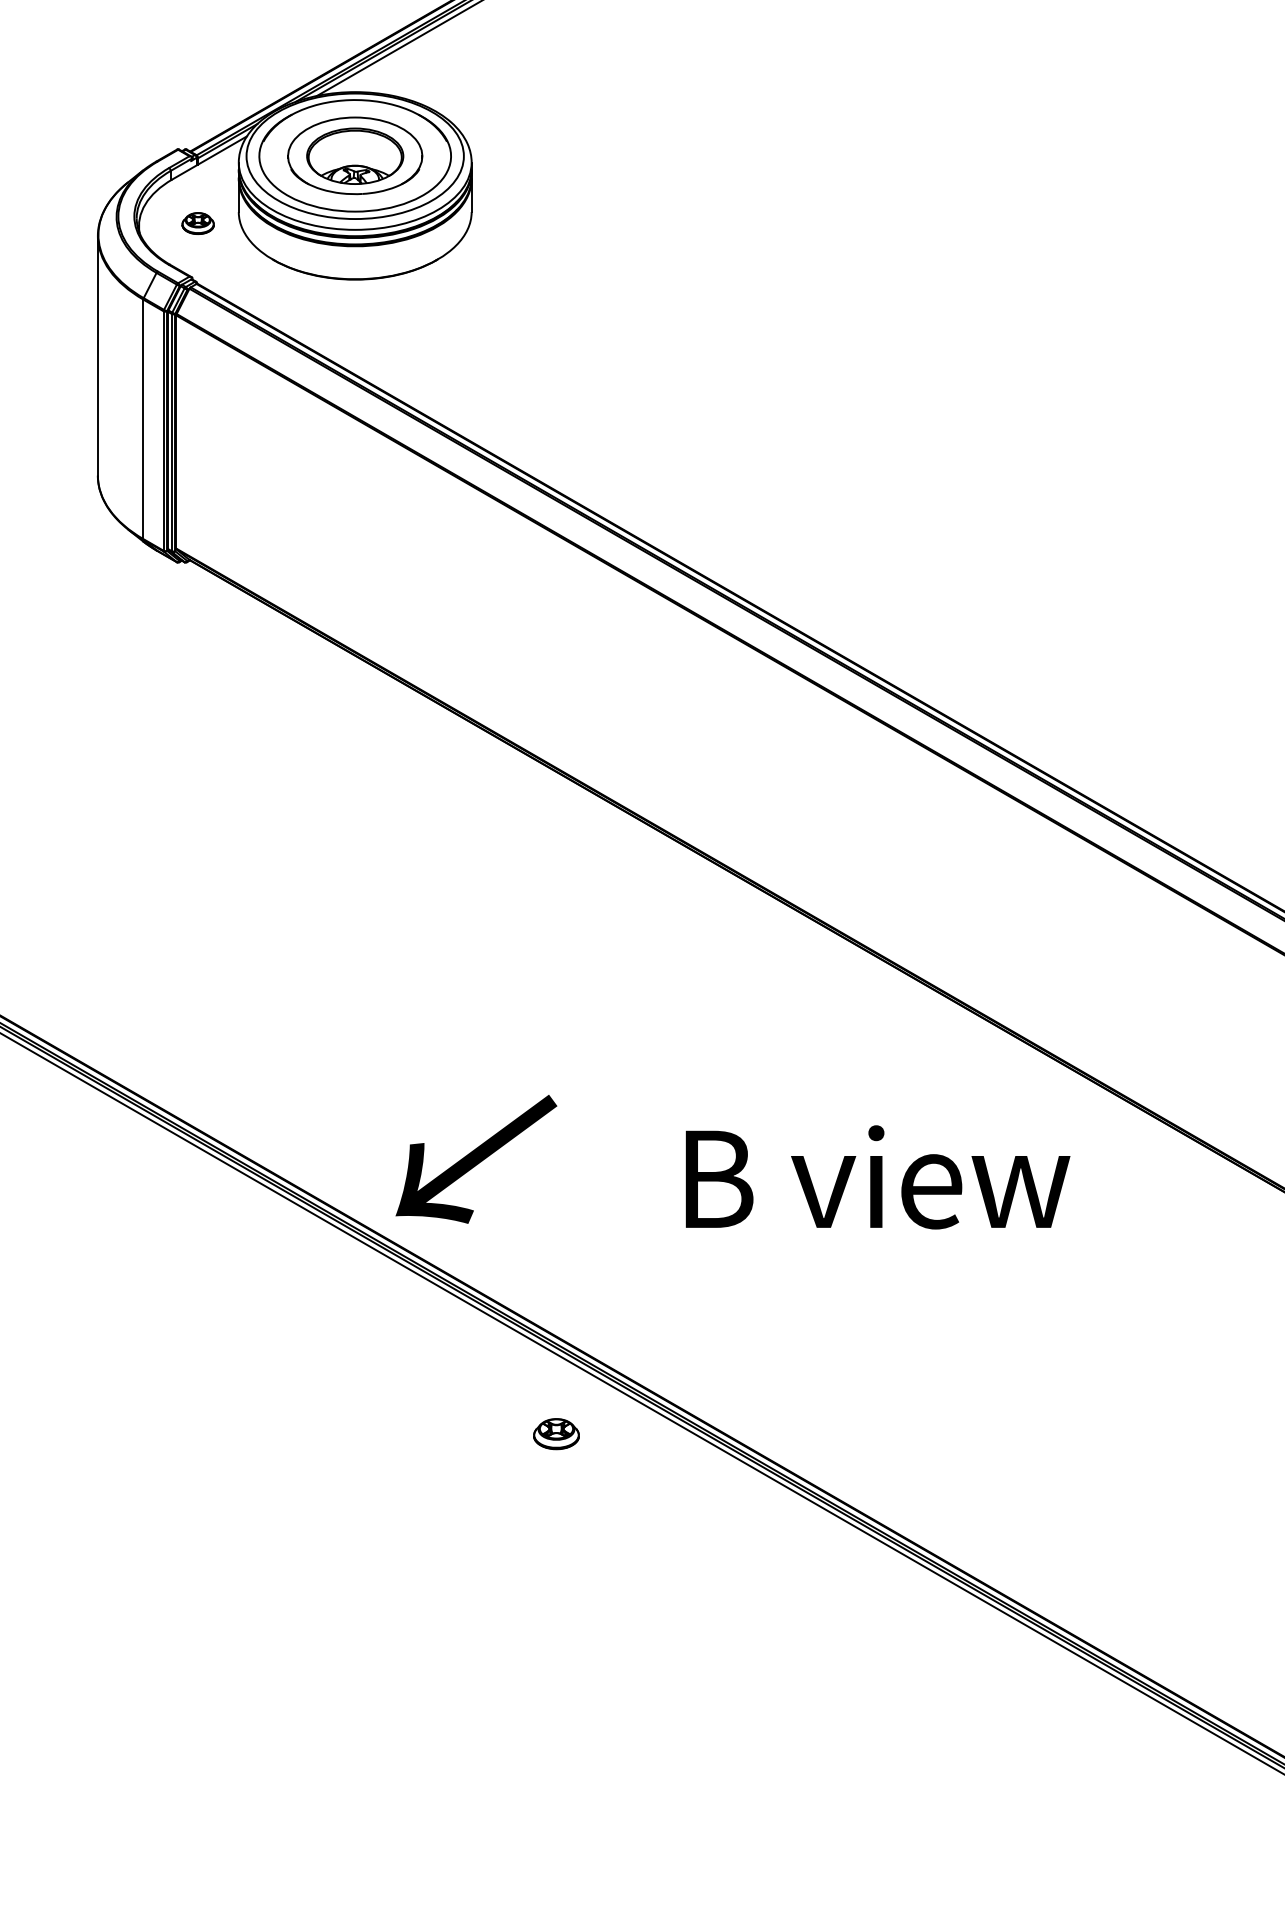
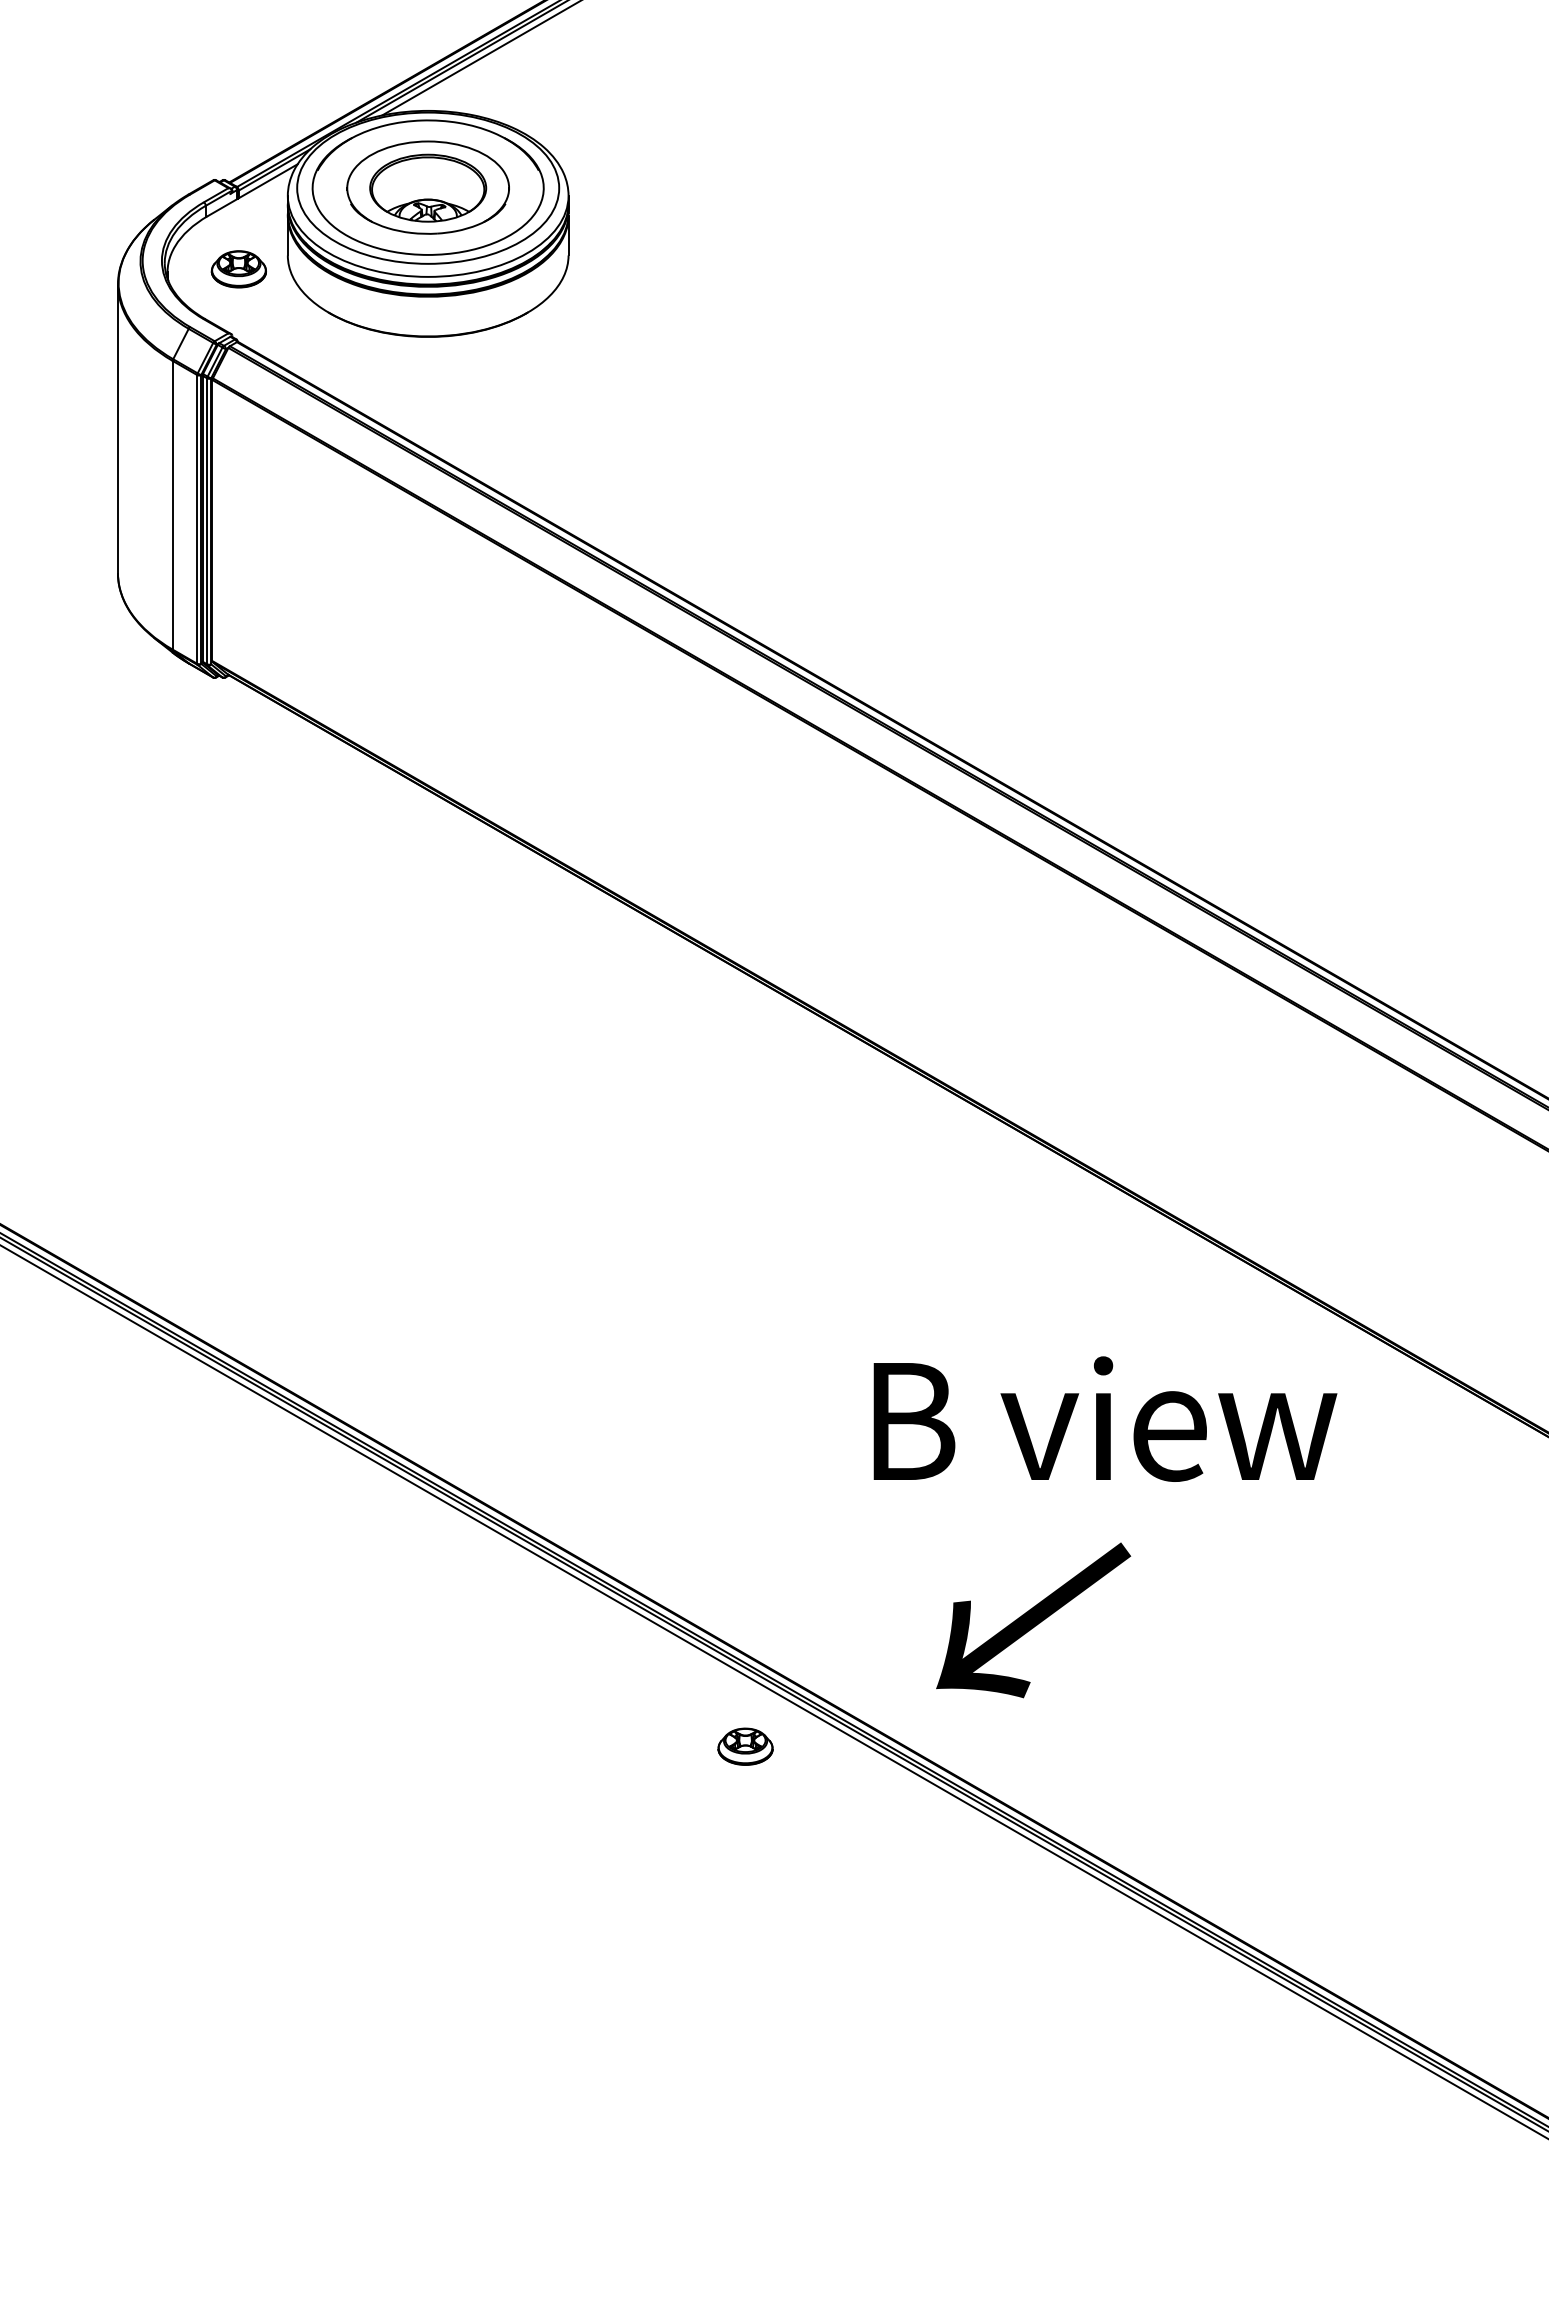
part: (197, 223) -> (238, 269), size x1.43
text: (476, 1159) -> (1033, 1620), moved
text: (877, 1177) -> (1104, 1419), moved
part: (556, 1434) -> (745, 1747), moved

